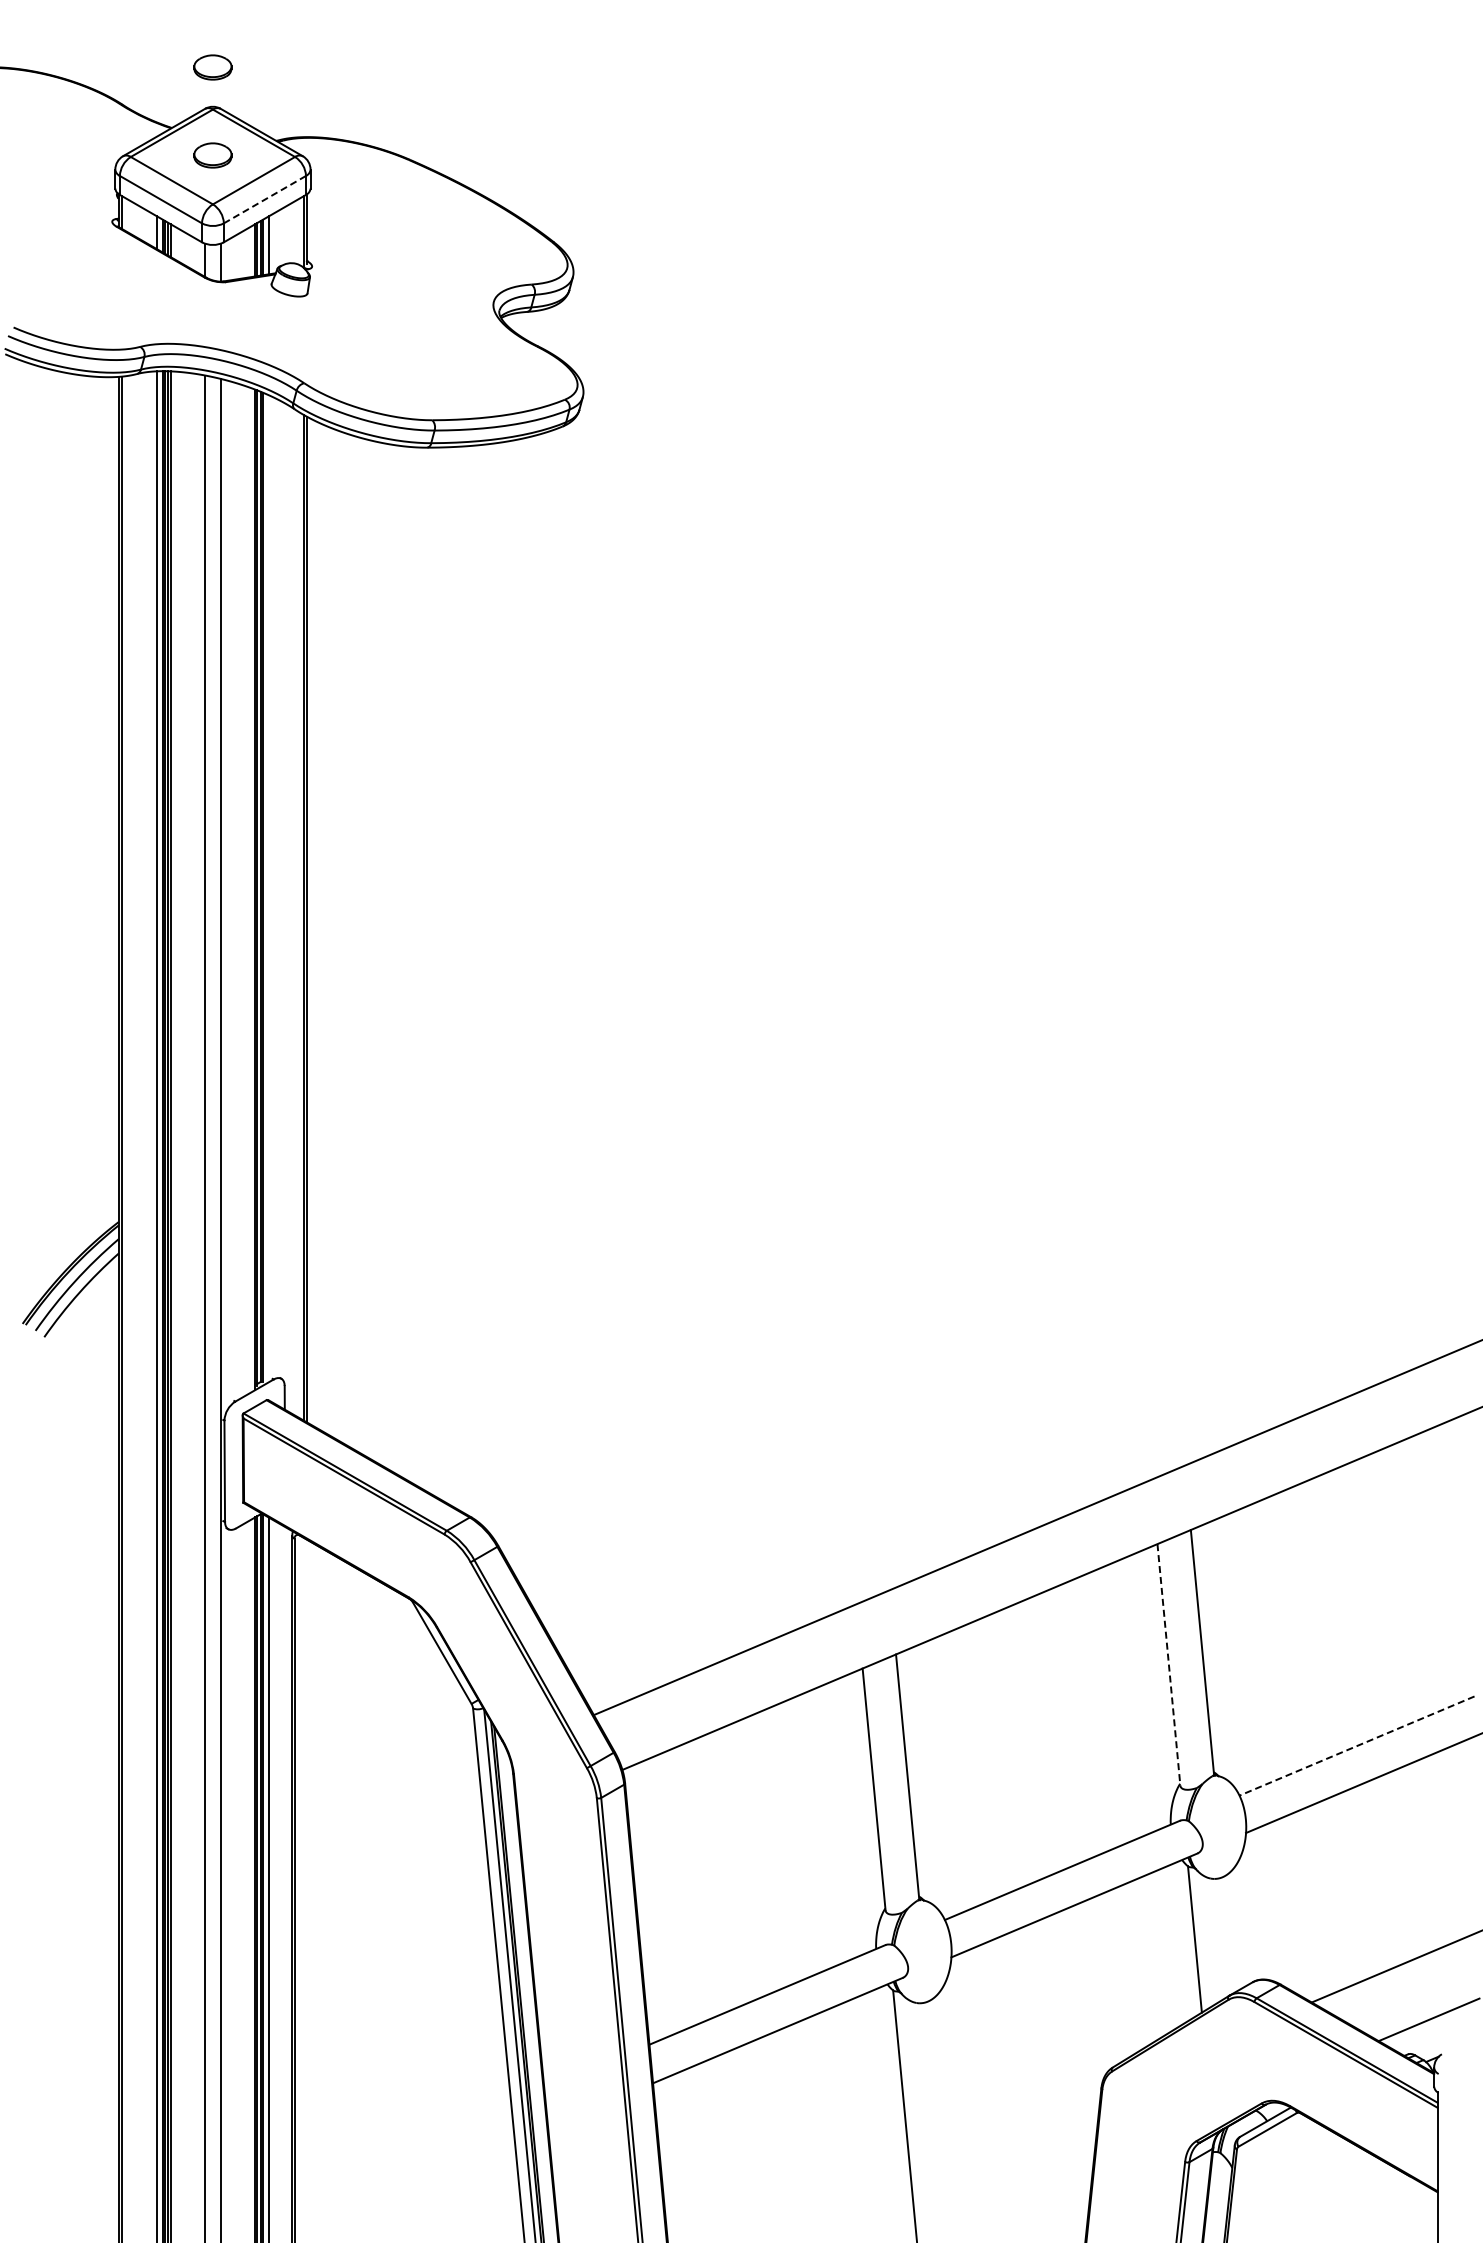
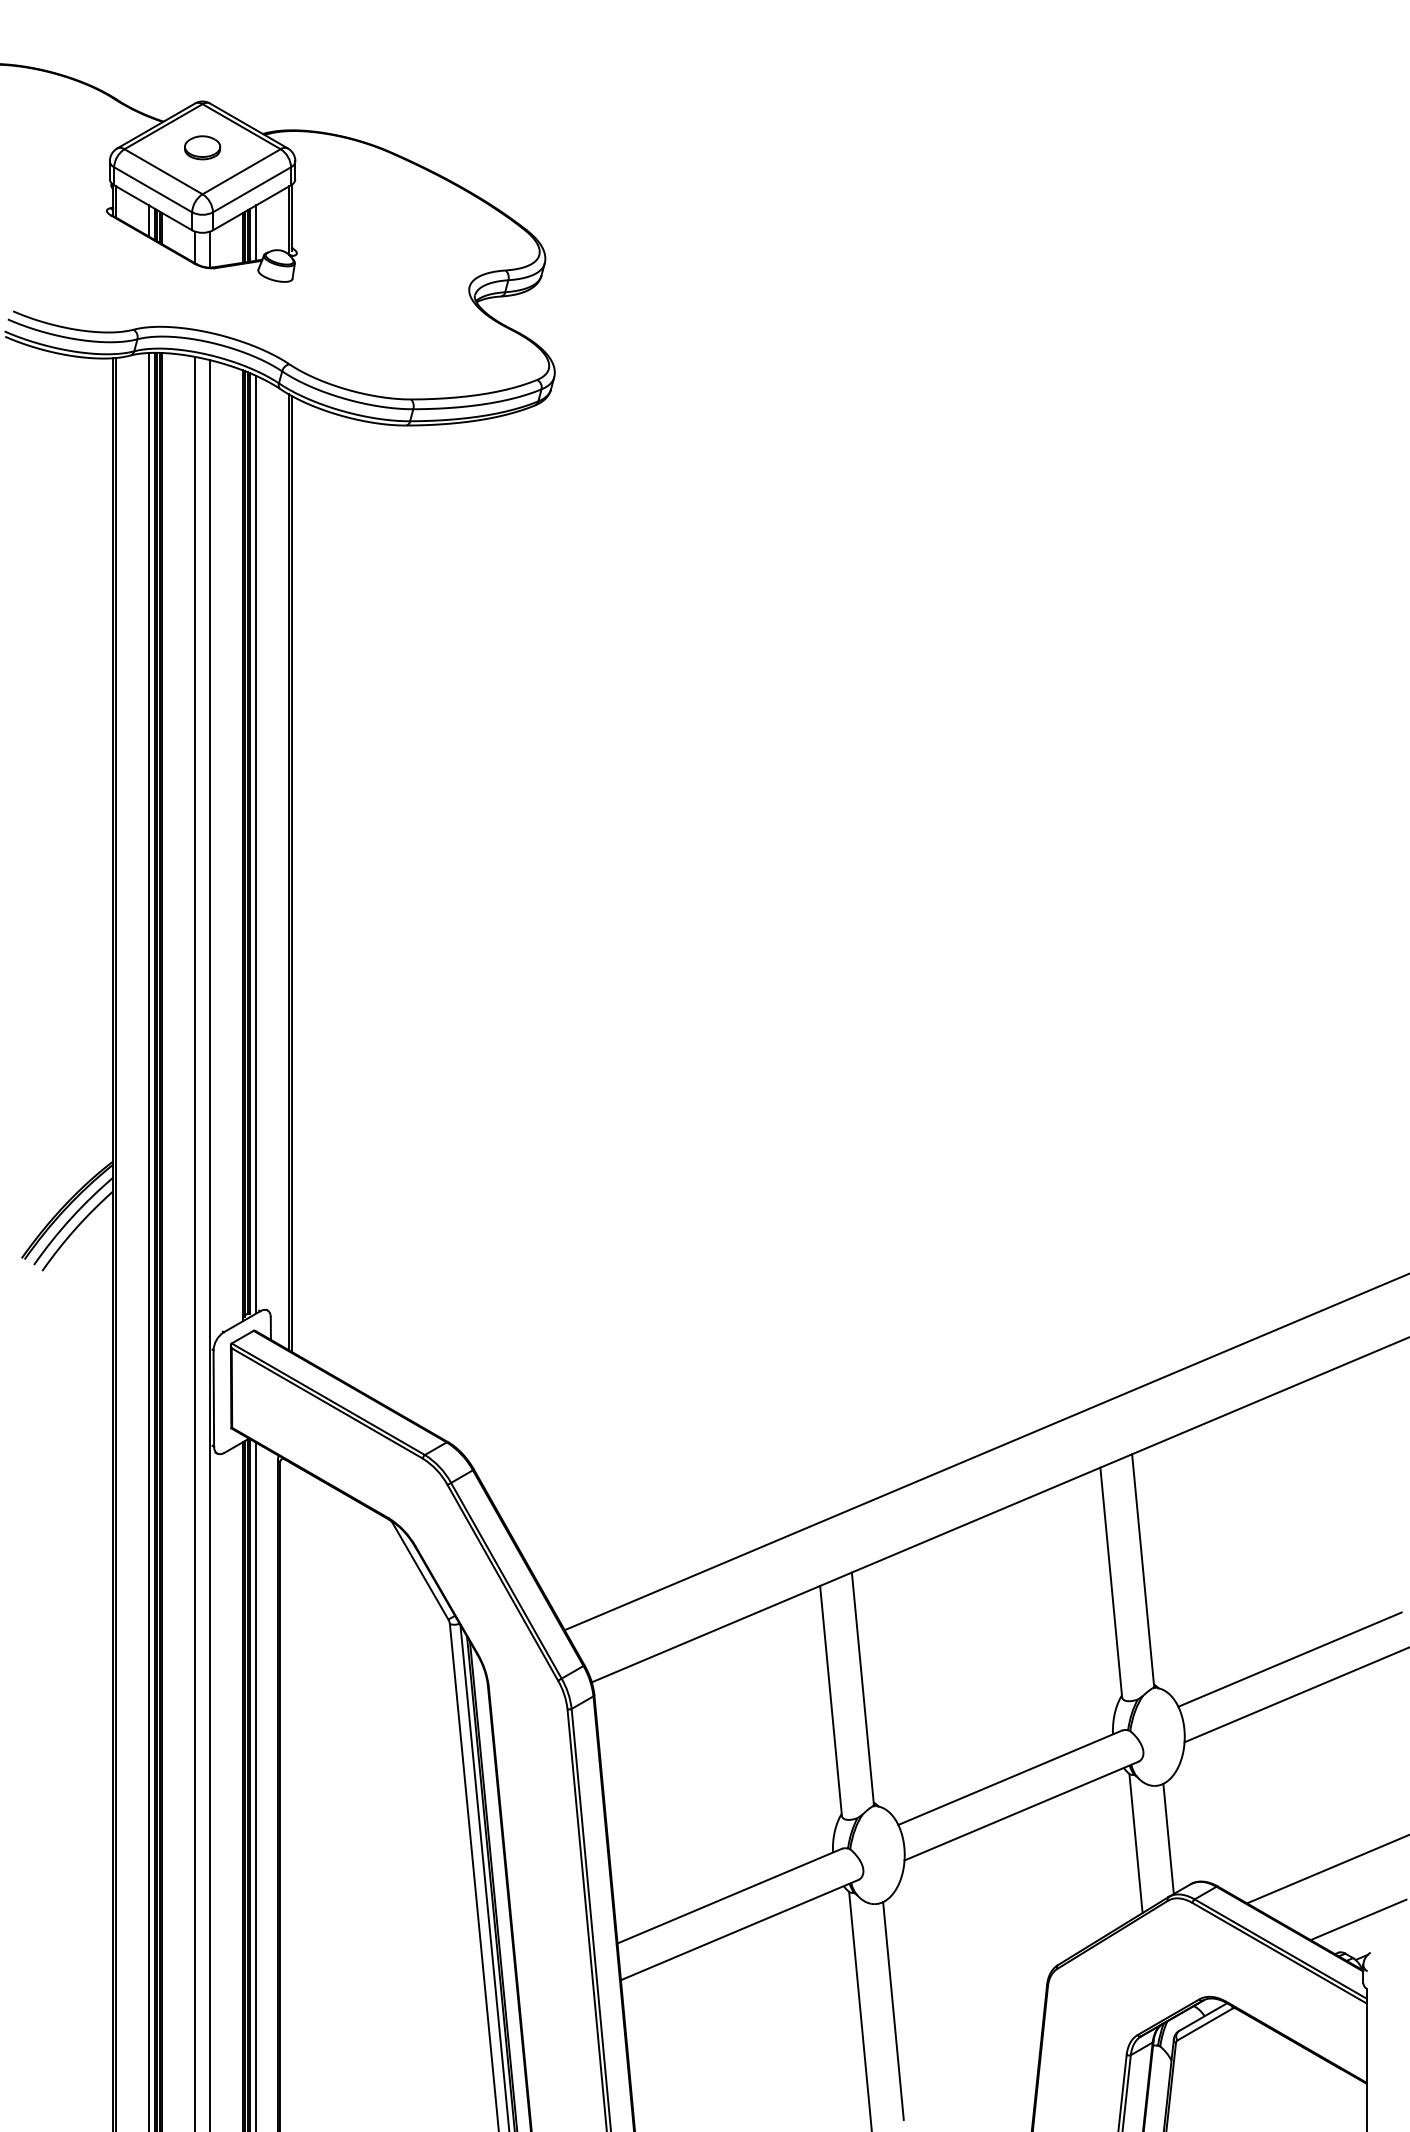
part: (212, 67) -> (202, 64), removed
line: (264, 199) -> (251, 189), dashed -> solid
line: (269, 887) -> (256, 843), added
line: (1168, 1665) -> (1110, 1583), dashed -> solid
line: (1357, 1746) -> (1290, 1660), dashed -> solid
line: (1228, 1934) -> (1167, 1838), added
line: (939, 2115) -> (893, 2010), added

